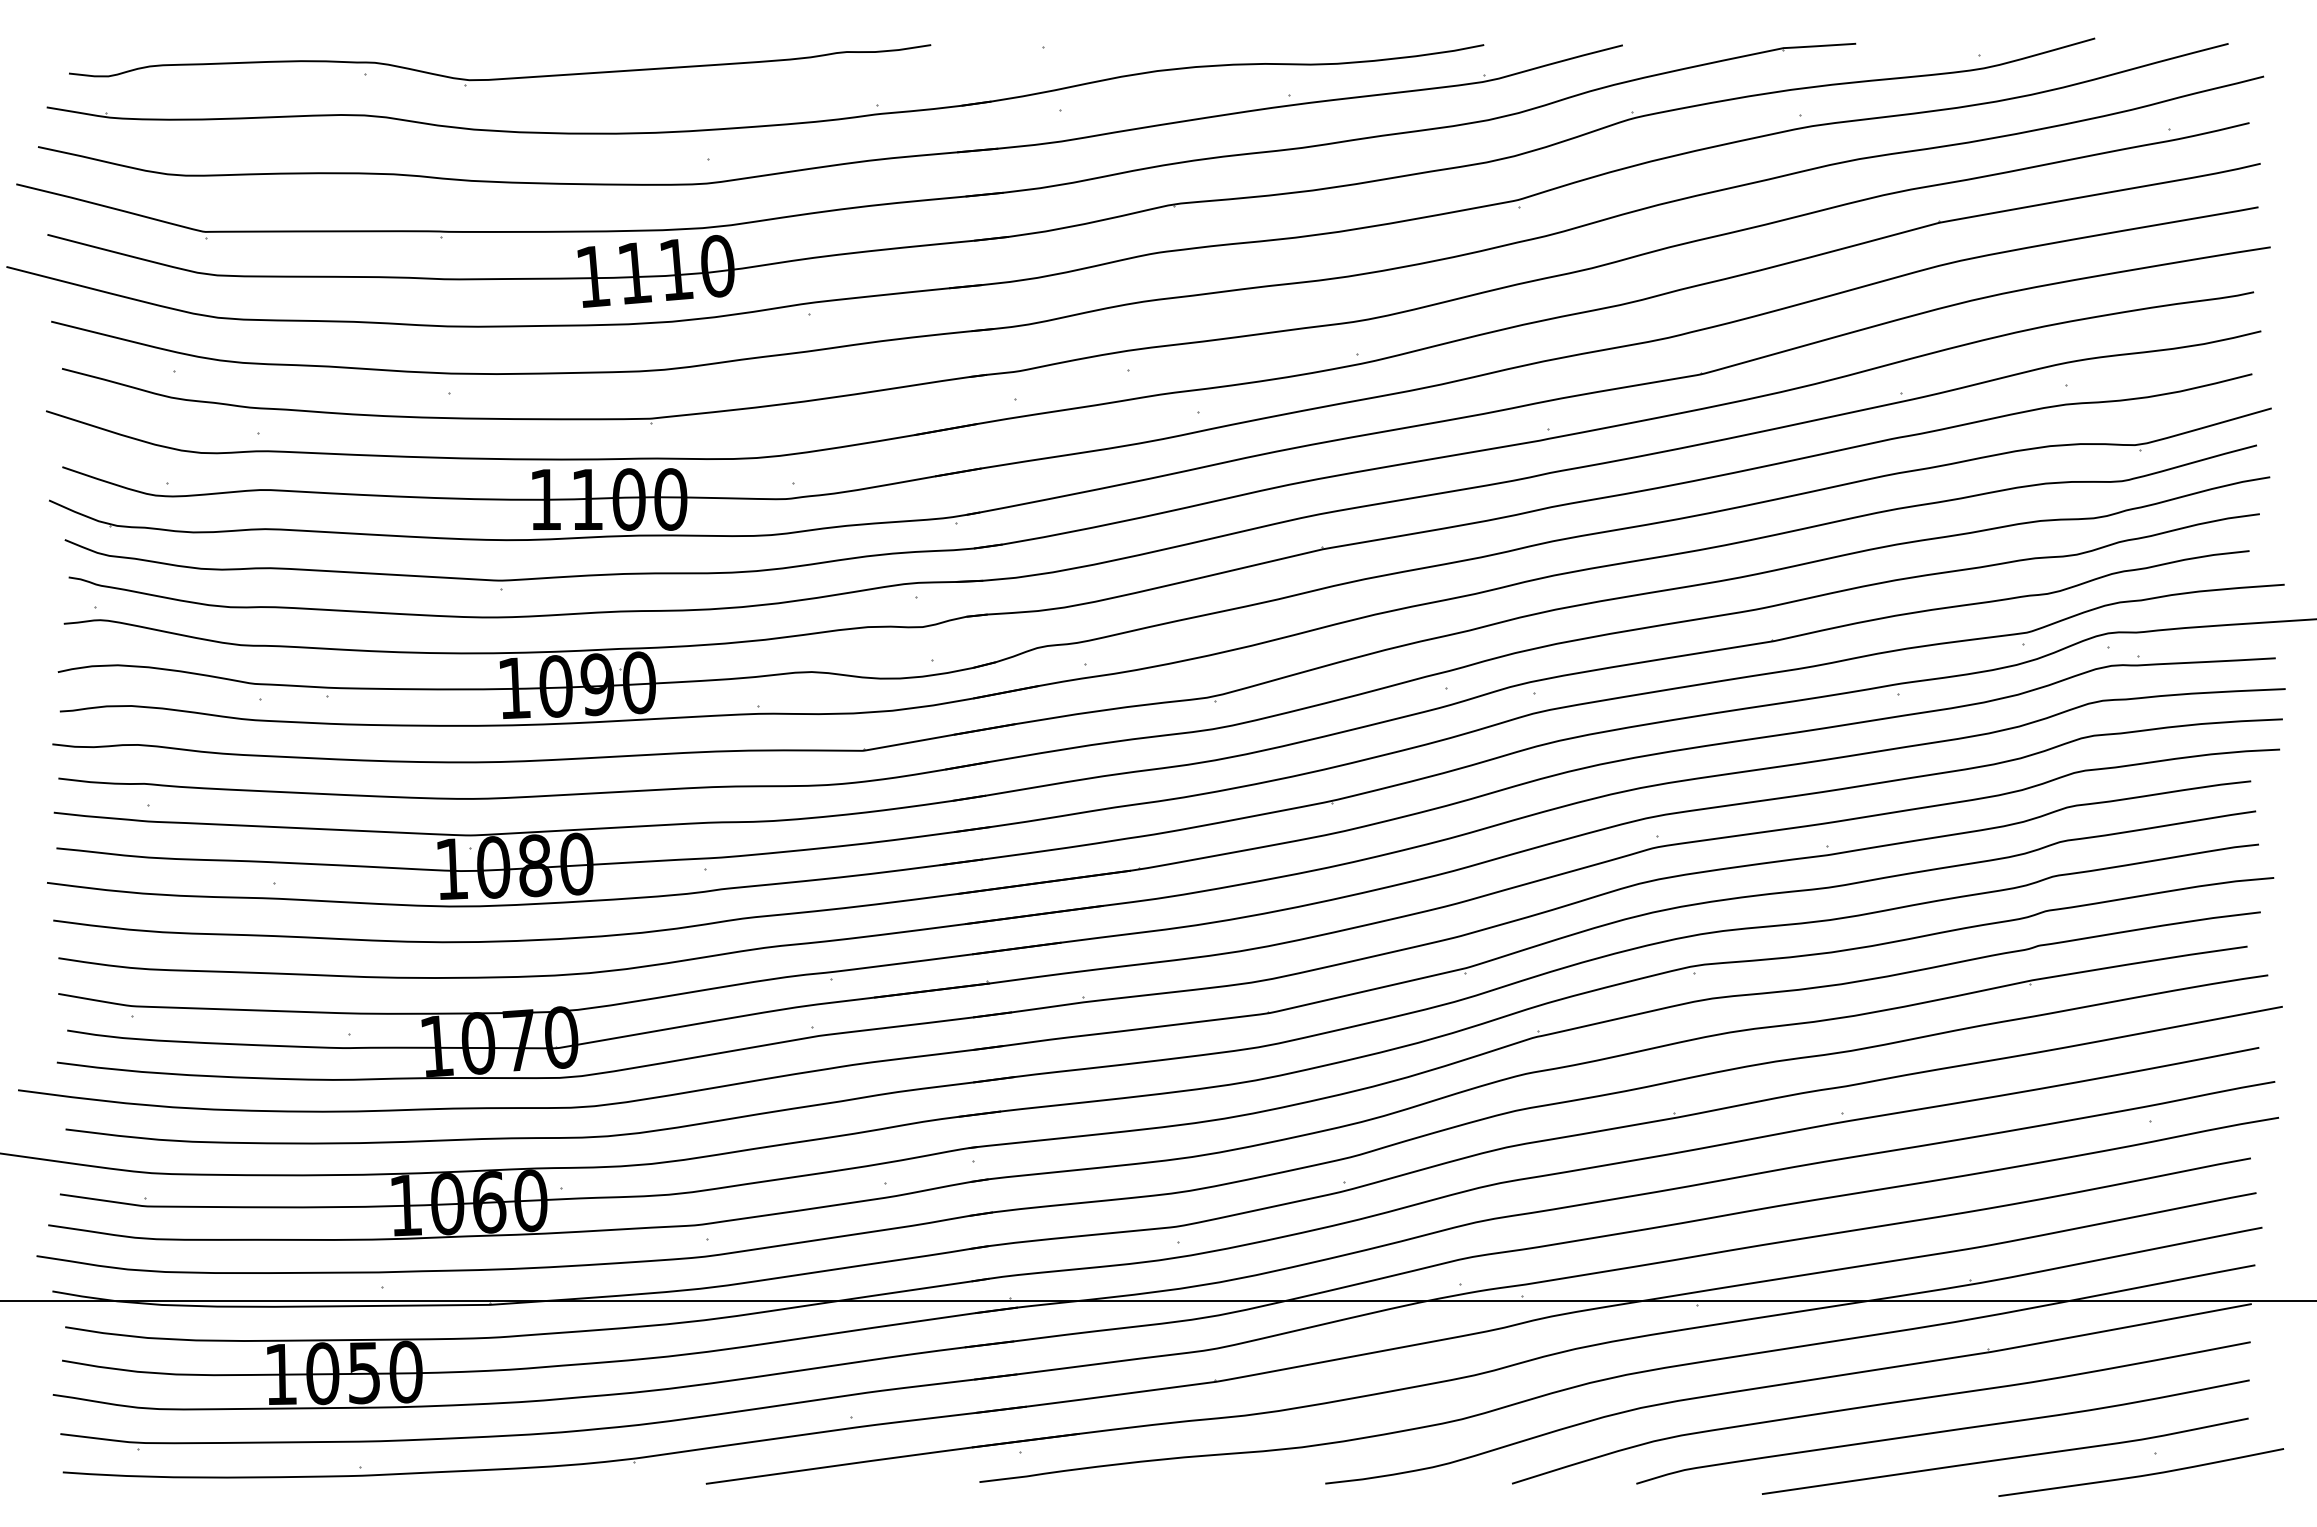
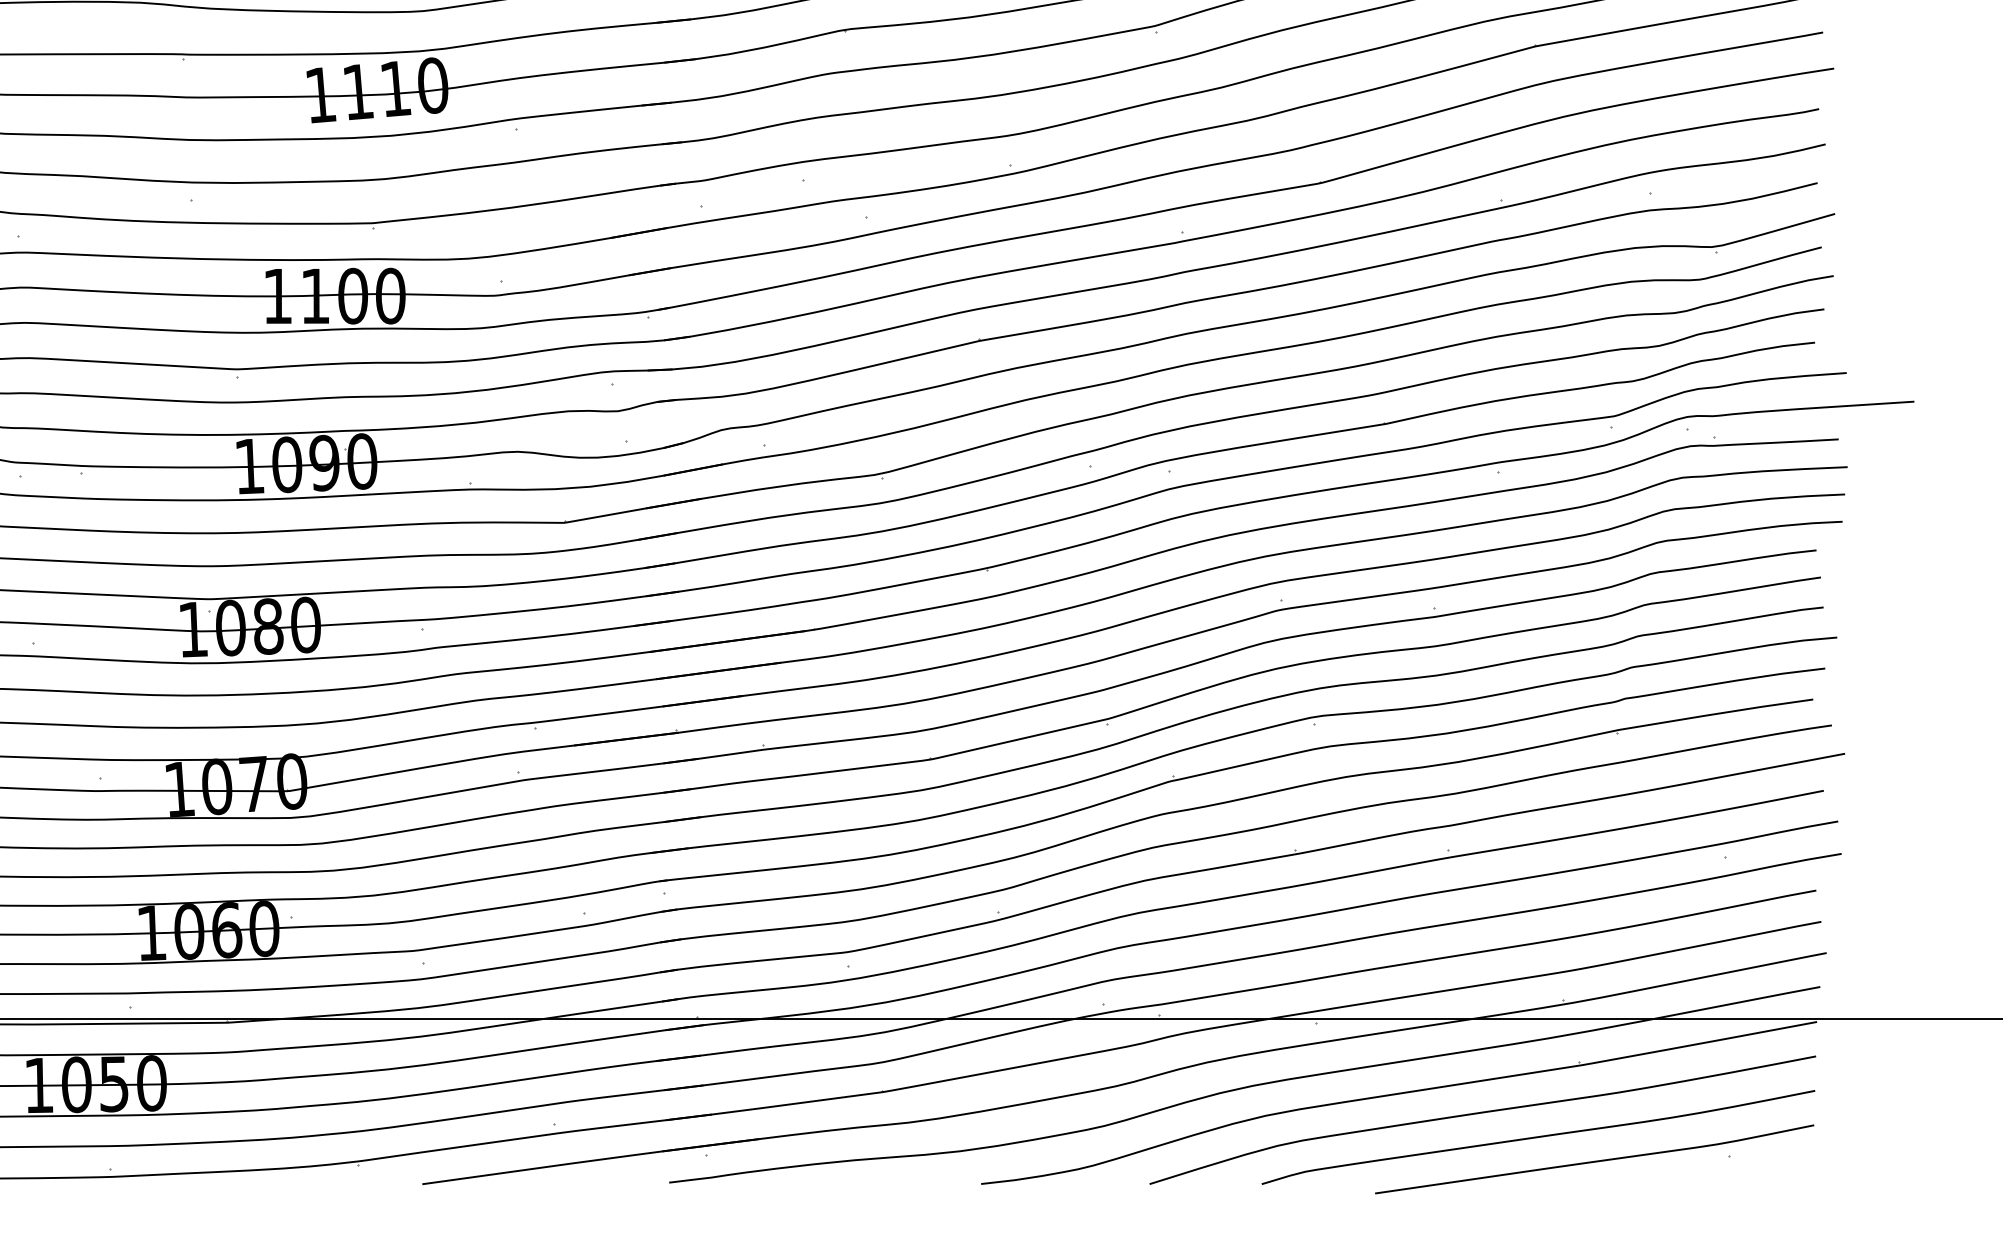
curve: (2143, 1474) -> (1719, 1175), removed

